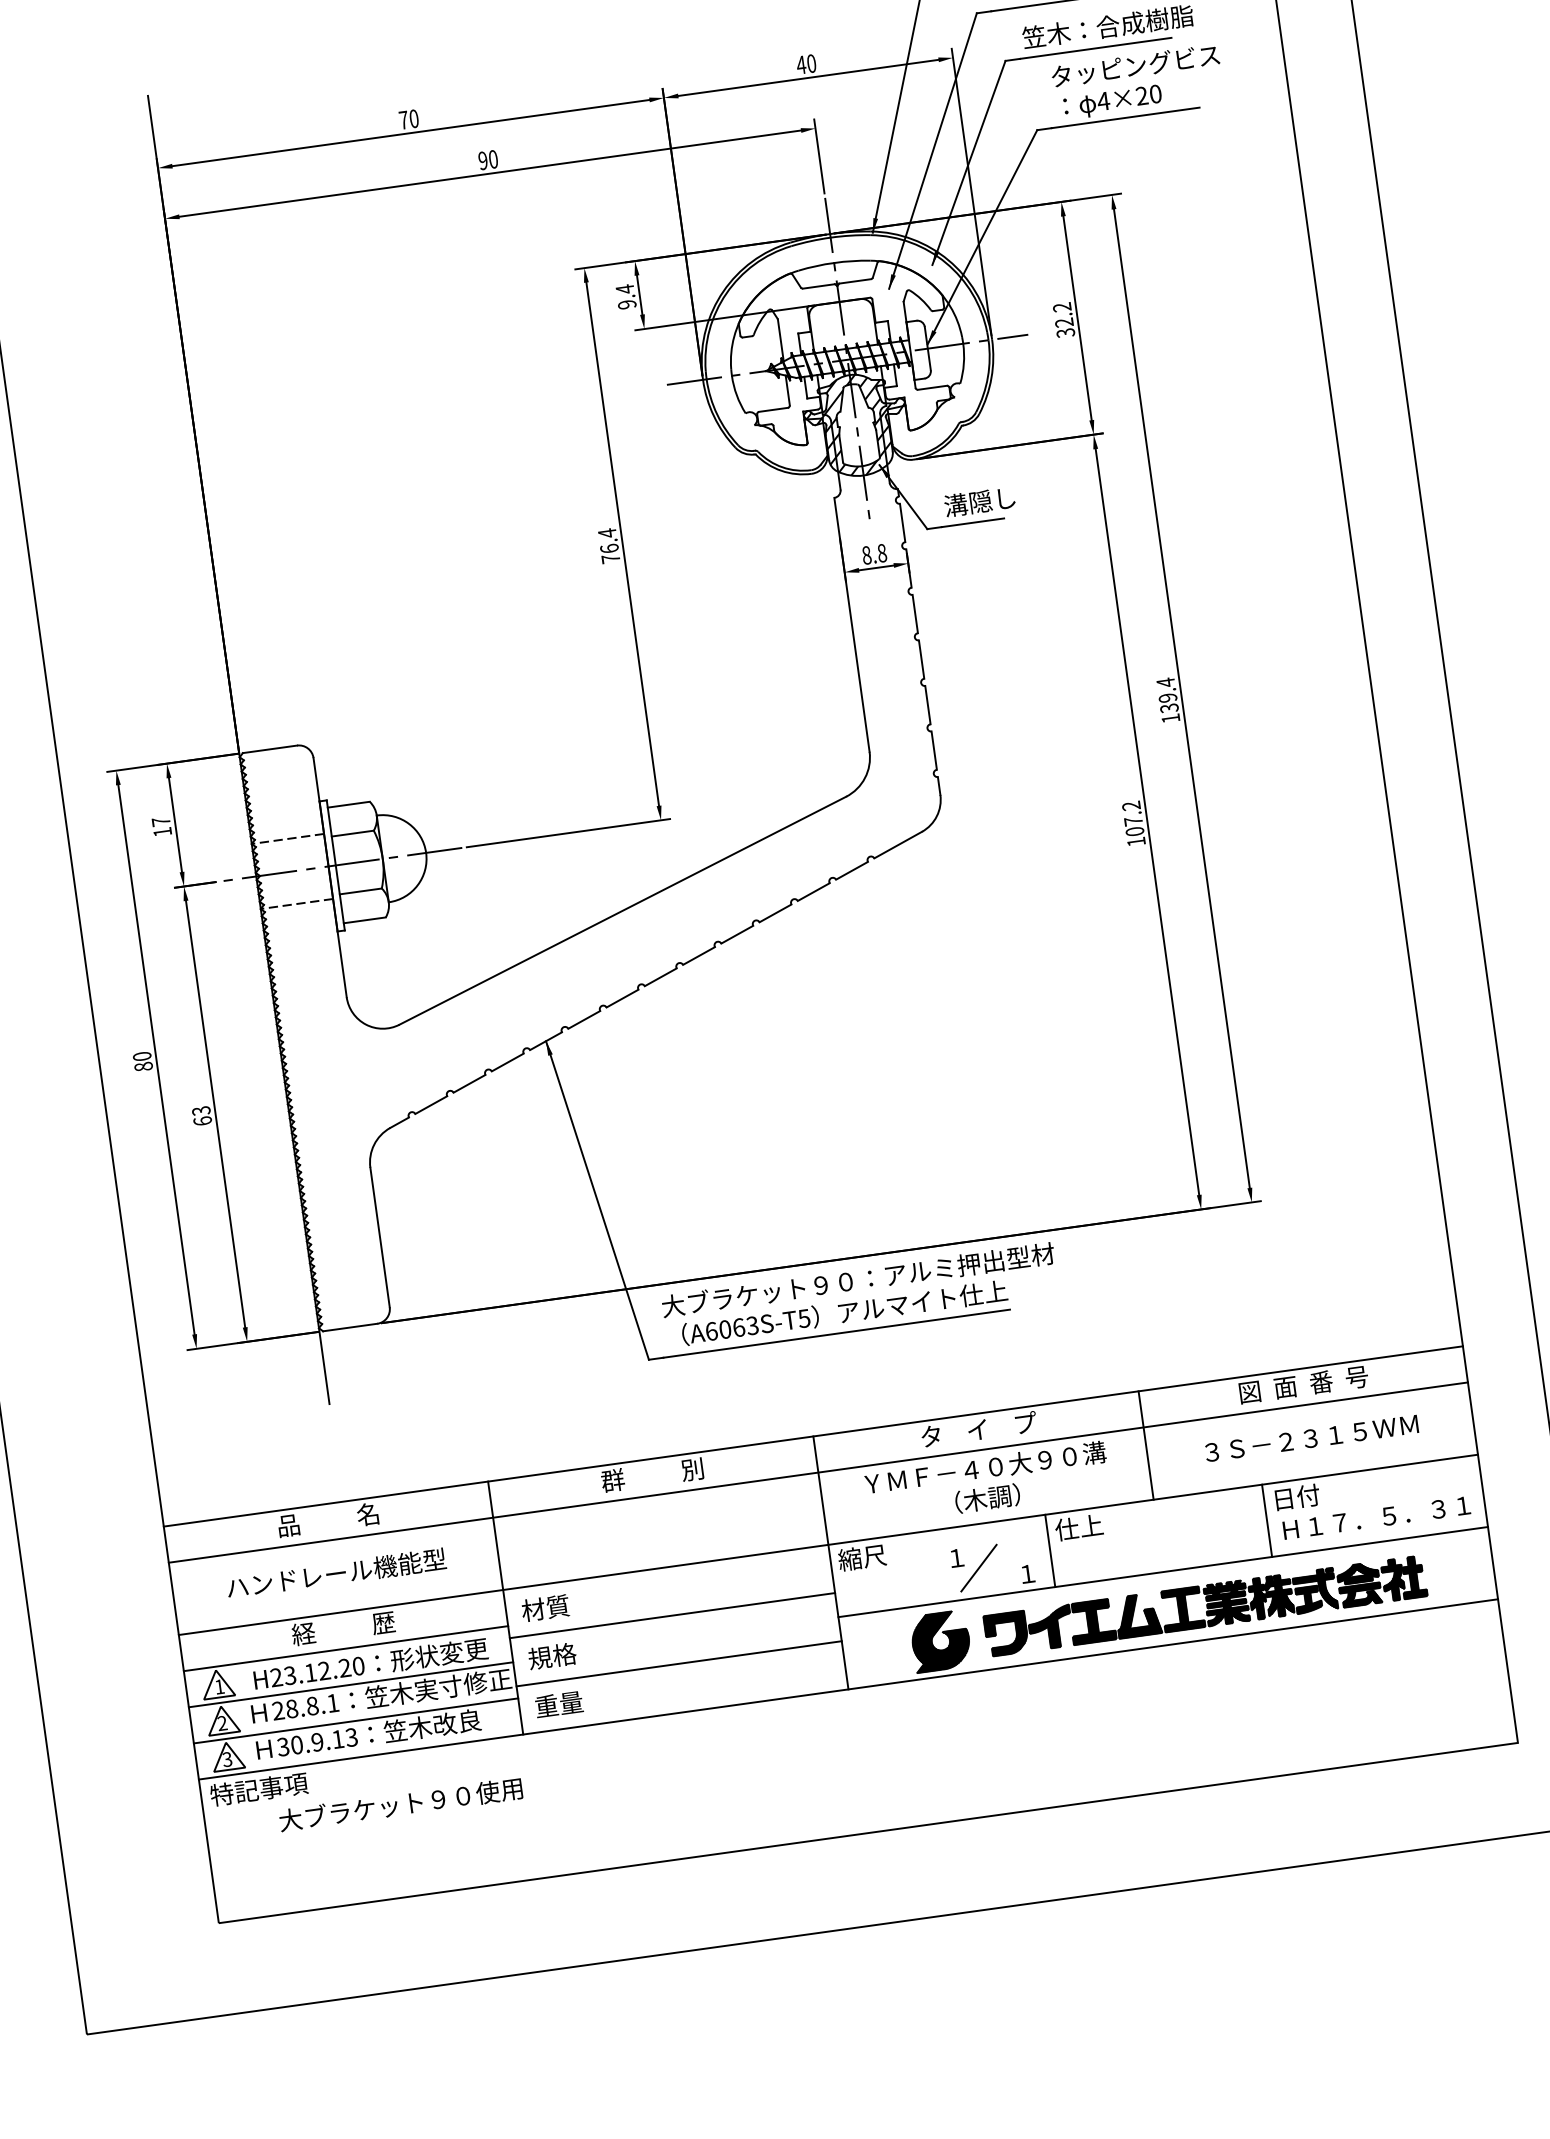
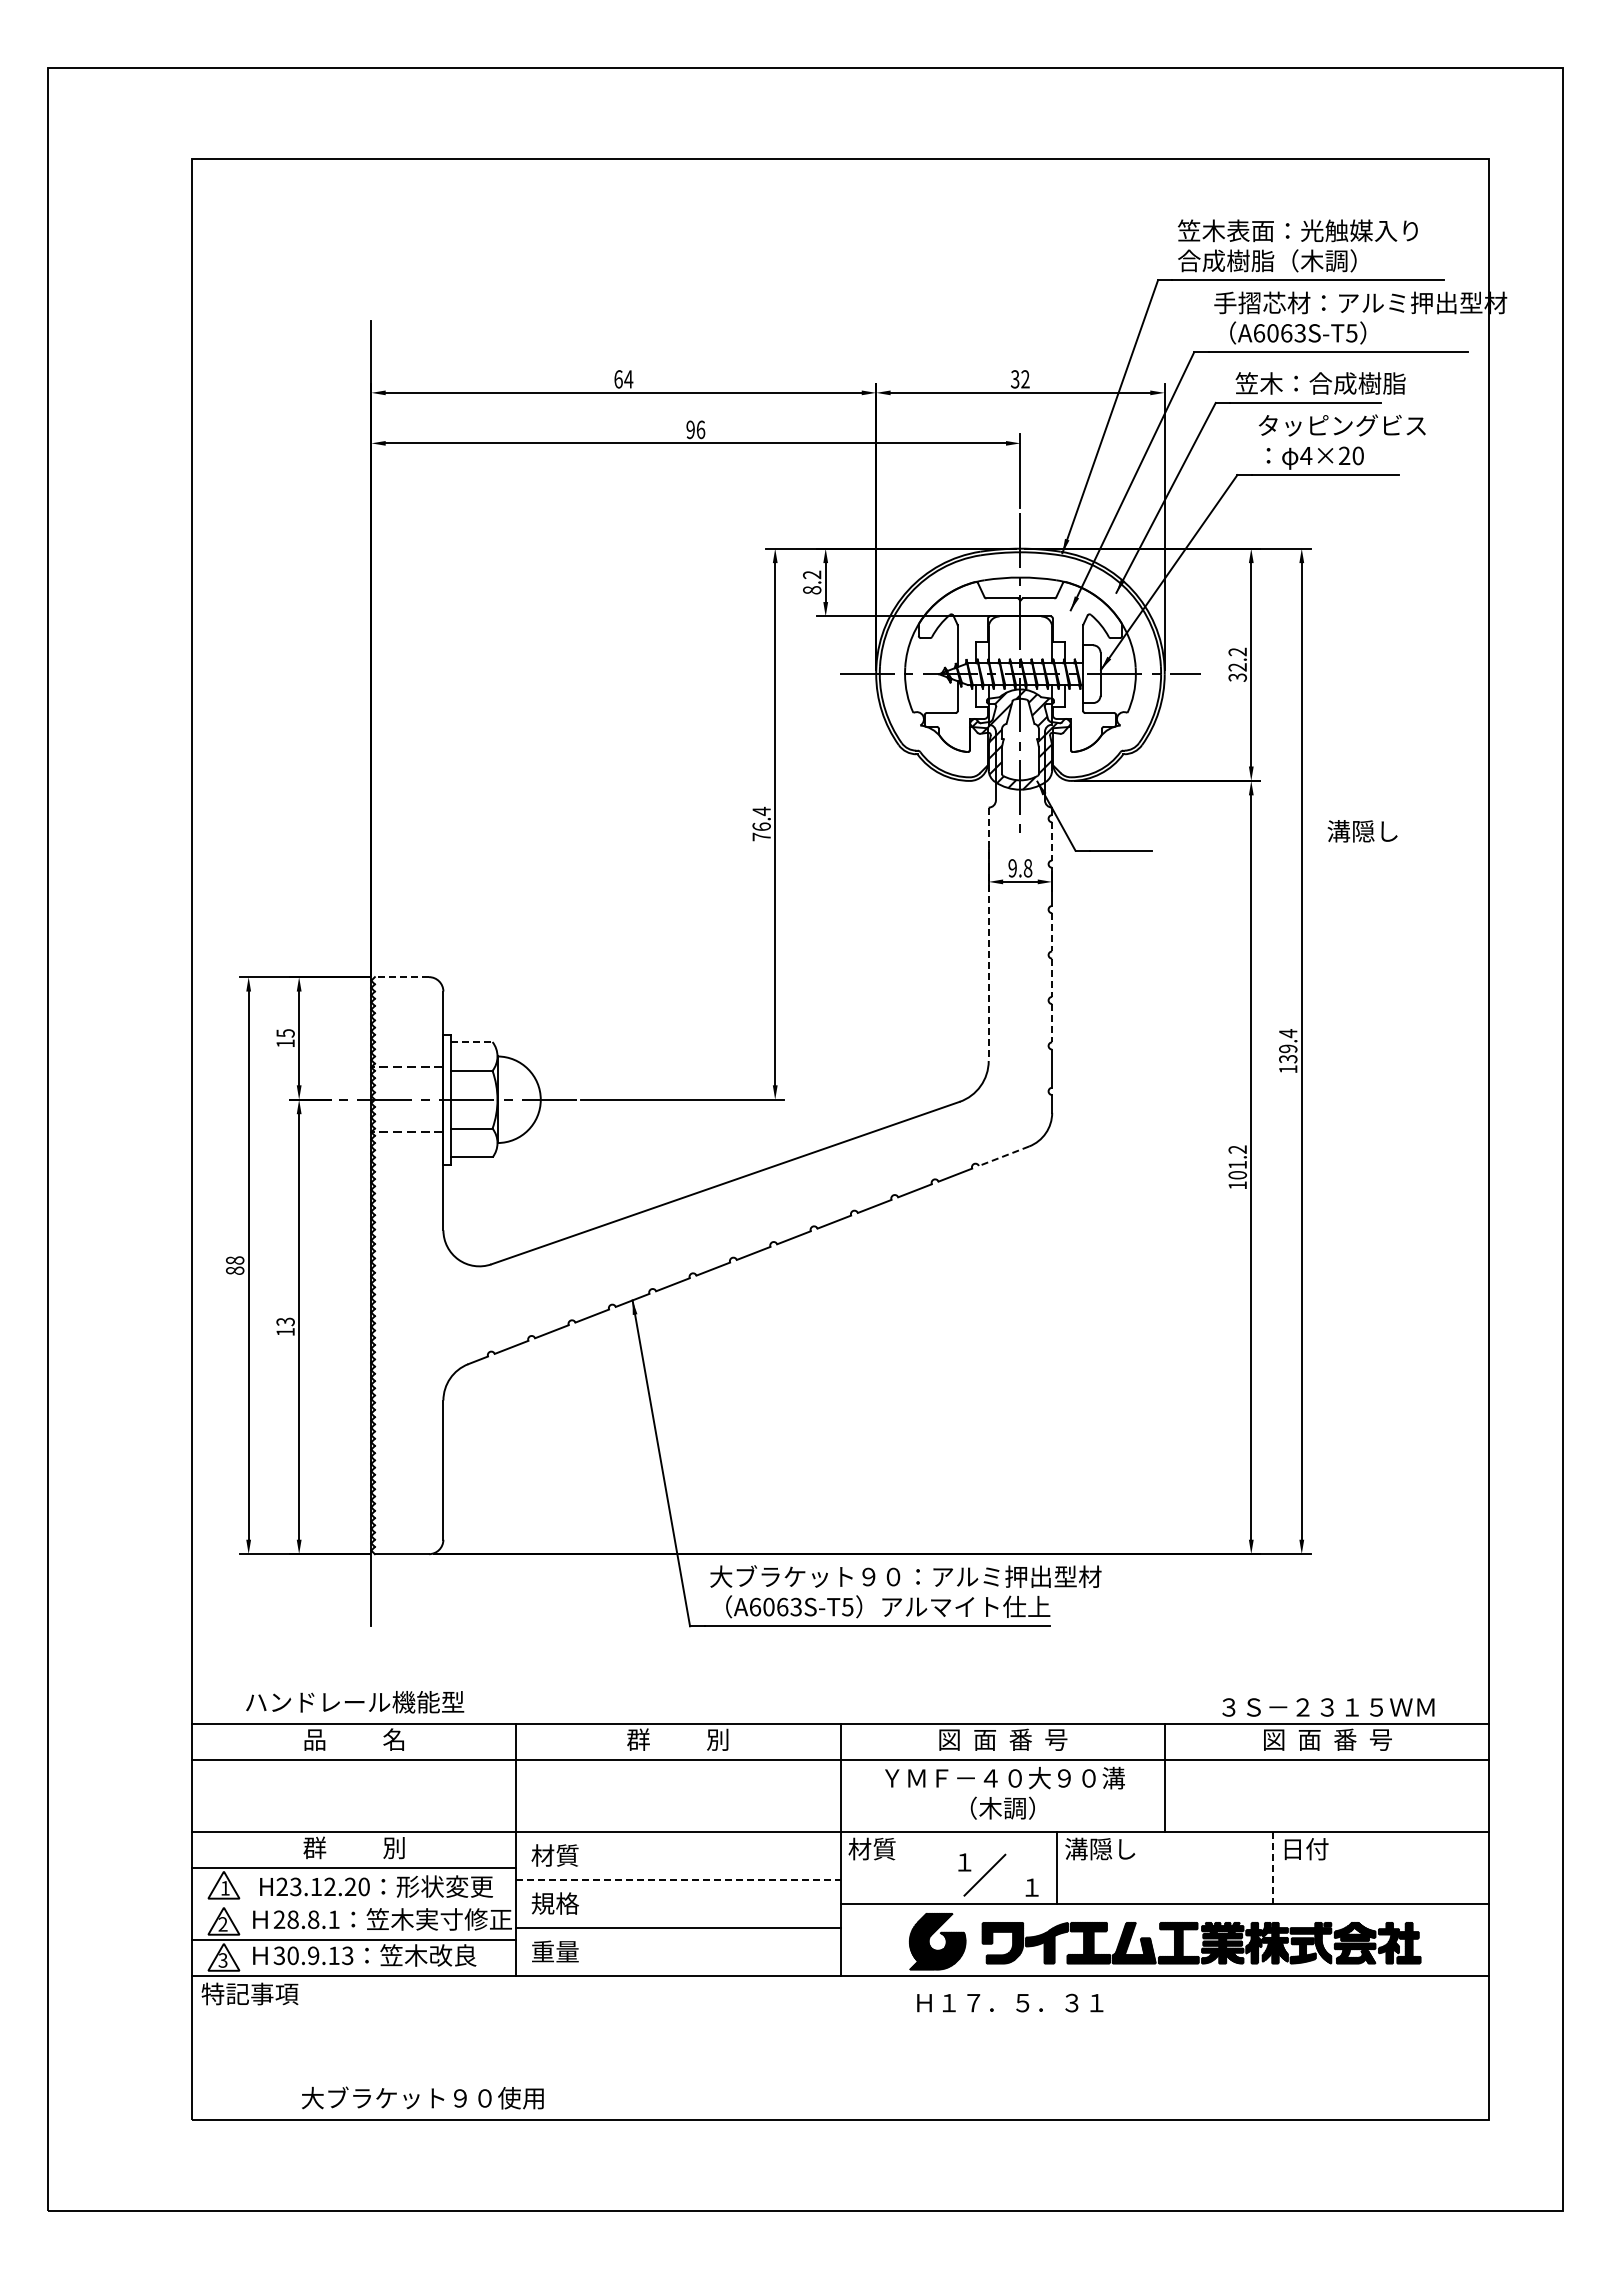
text: (805, 64) -> (1019, 379), 40 -> 32
text: (408, 119) -> (623, 379), 70 -> 64
text: (492, 159) -> (700, 429), 90 -> 96
text: (625, 296) -> (811, 582), 9.4 -> 8.2
text: (979, 502) -> (1362, 831), moved
line: (902, 522) -> (1052, 841), solid -> dashed
text: (866, 555) -> (1012, 868), 8.8 -> 9.8
line: (915, 614) -> (1052, 932), solid -> dashed
line: (851, 625) -> (988, 934), solid -> dashed
line: (922, 660) -> (1052, 978), solid -> dashed
line: (928, 705) -> (1052, 1023), solid -> dashed
line: (269, 749) -> (401, 977), solid -> dashed
line: (348, 805) -> (471, 1042), solid -> dashed
text: (1133, 820) -> (1237, 1164), 107.2 -> 101.2
text: (161, 822) -> (285, 1033), 17 -> 15
line: (898, 845) -> (1004, 1156), solid -> dashed
text: (141, 1056) -> (234, 1260), 80 -> 88
text: (202, 1120) -> (285, 1331), 63 -> 13
text: (978, 1429) -> (1003, 1739), タ    イ    プ -> 図  面  番  号
text: (1311, 1438) -> (1328, 1707), moved
text: (1376, 1517) -> (1010, 2002), moved
line: (1267, 1521) -> (1273, 1868), solid -> dashed
text: (1091, 1525) -> (1100, 1848), 仕上 -> 溝隠し
text: (861, 1557) -> (871, 1848), 縮尺 -> 材質
text: (336, 1573) -> (355, 1702), moved
line: (672, 1616) -> (678, 1880), solid -> dashed
text: (343, 1628) -> (354, 1847), 経          歴 -> 群          別
line: (351, 1685) -> (354, 1904), removed
text: (400, 1803) -> (422, 2097), moved

